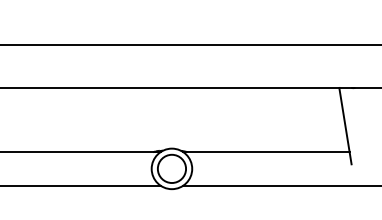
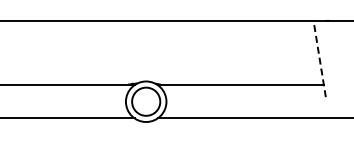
line: (345, 126) -> (319, 59), solid -> dashed

